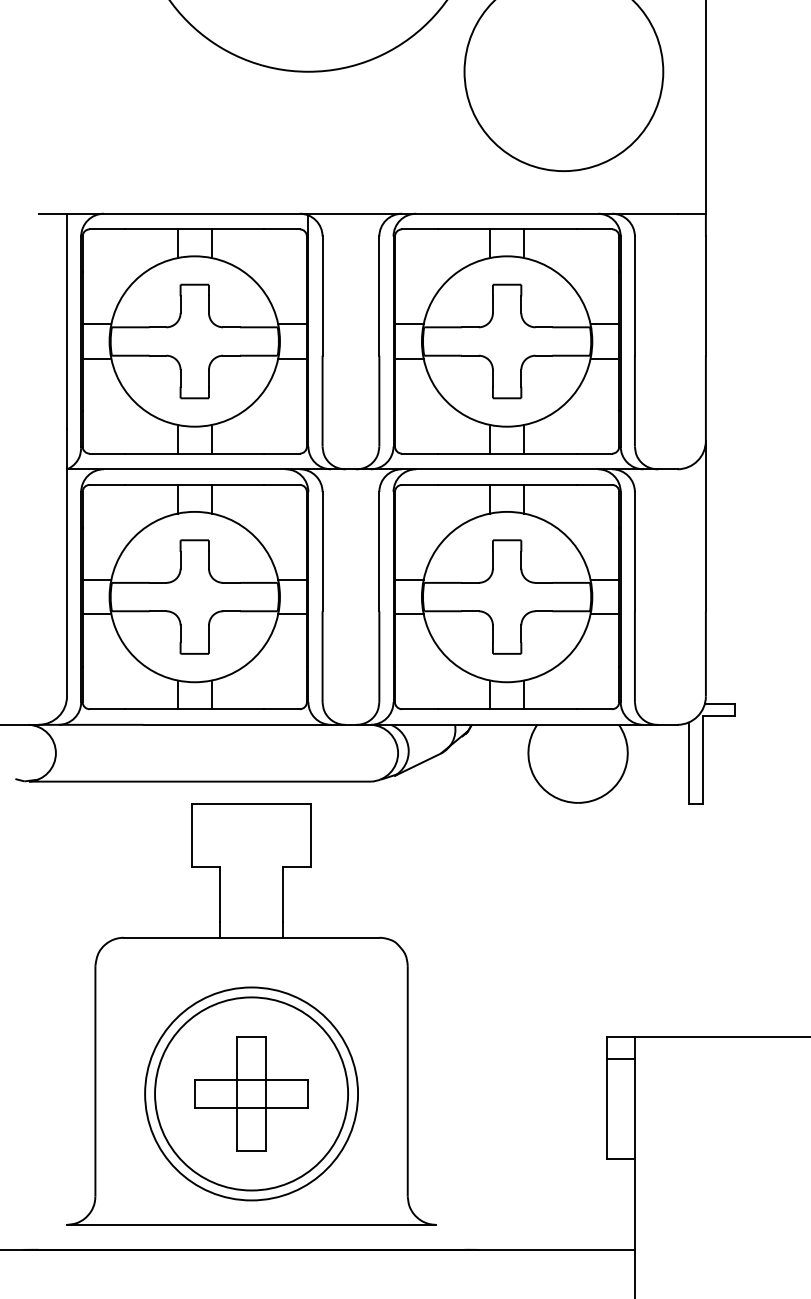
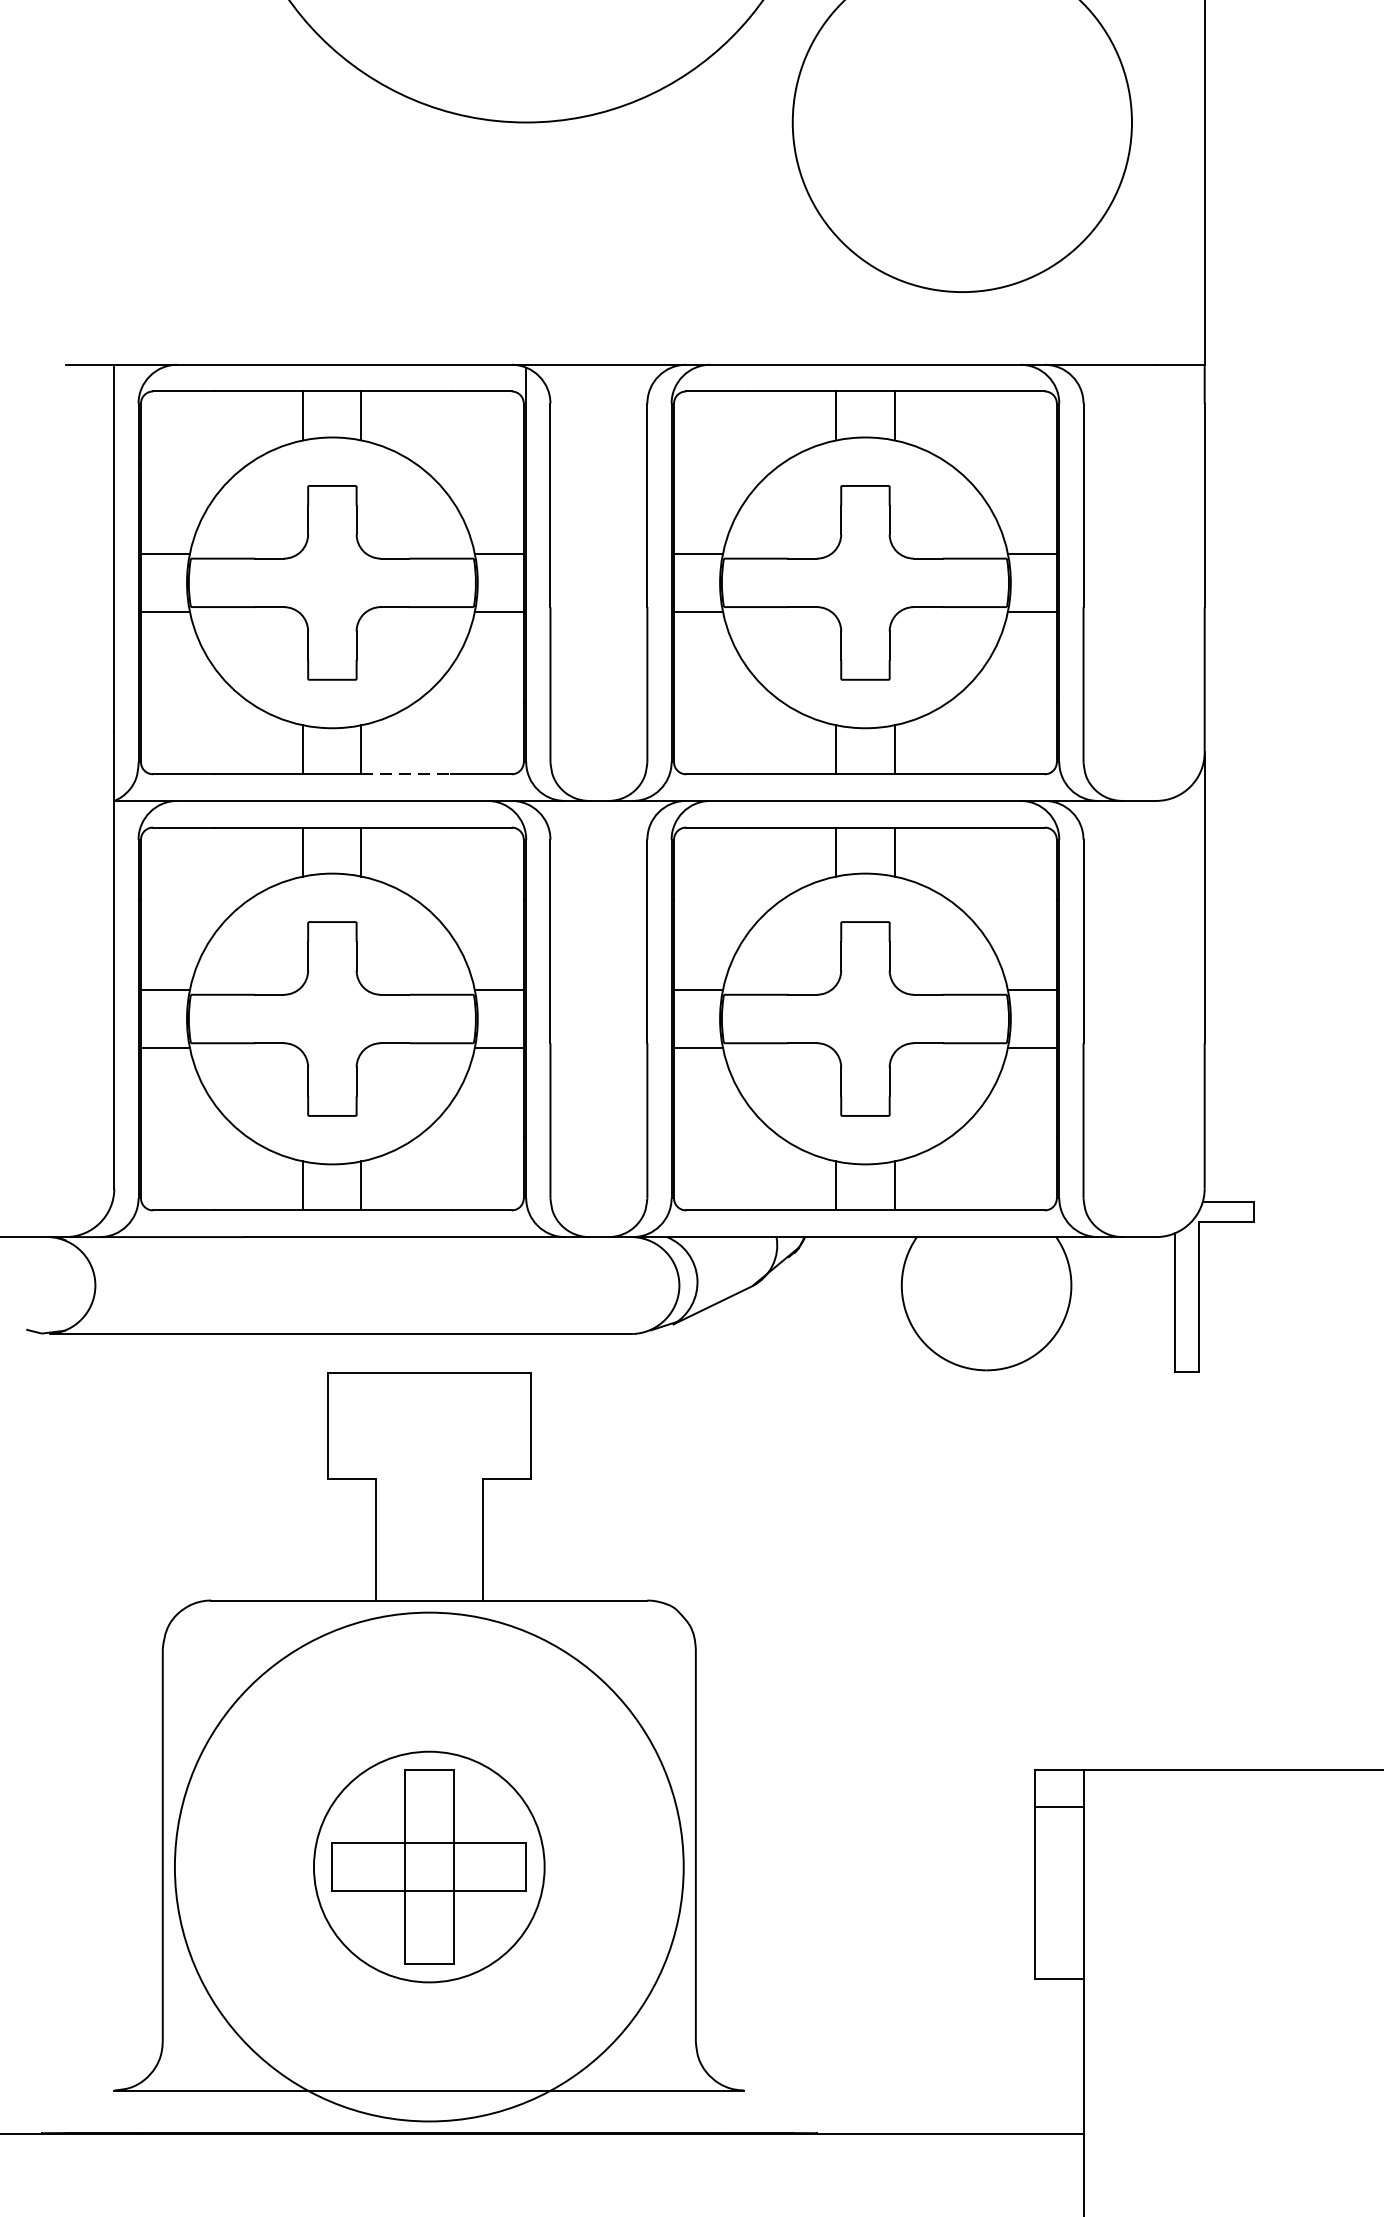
line: (238, 453) -> (406, 773), solid -> dashed
circle: (251, 1093) -> (429, 1866), size x0.7
circle: (251, 1093) -> (429, 1866), size x1.4

